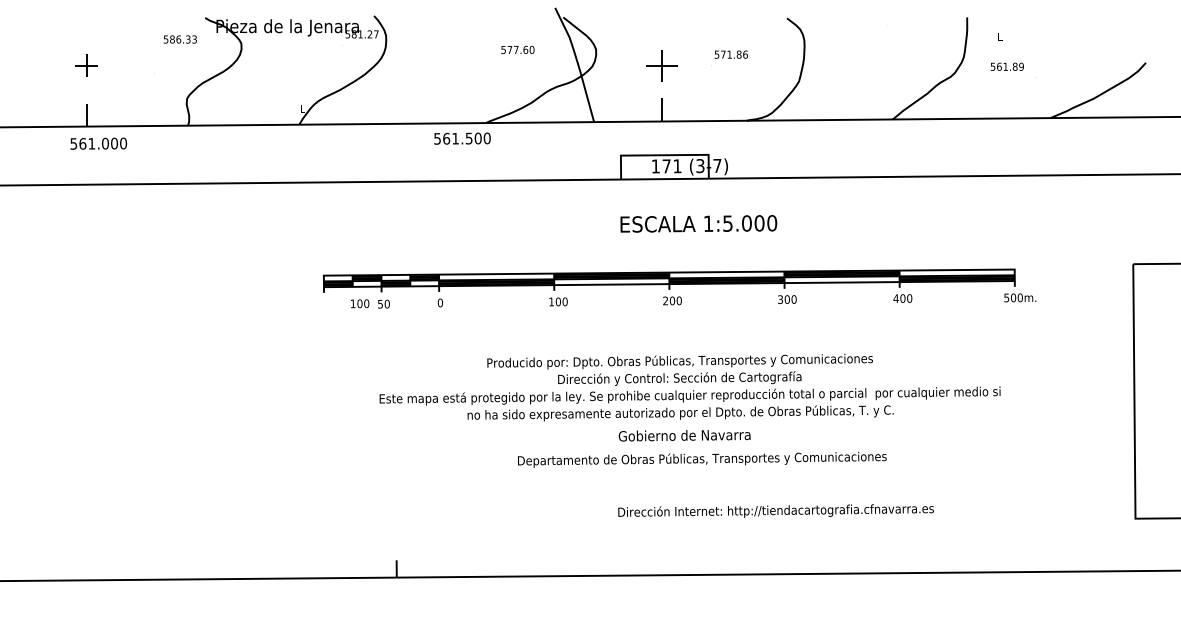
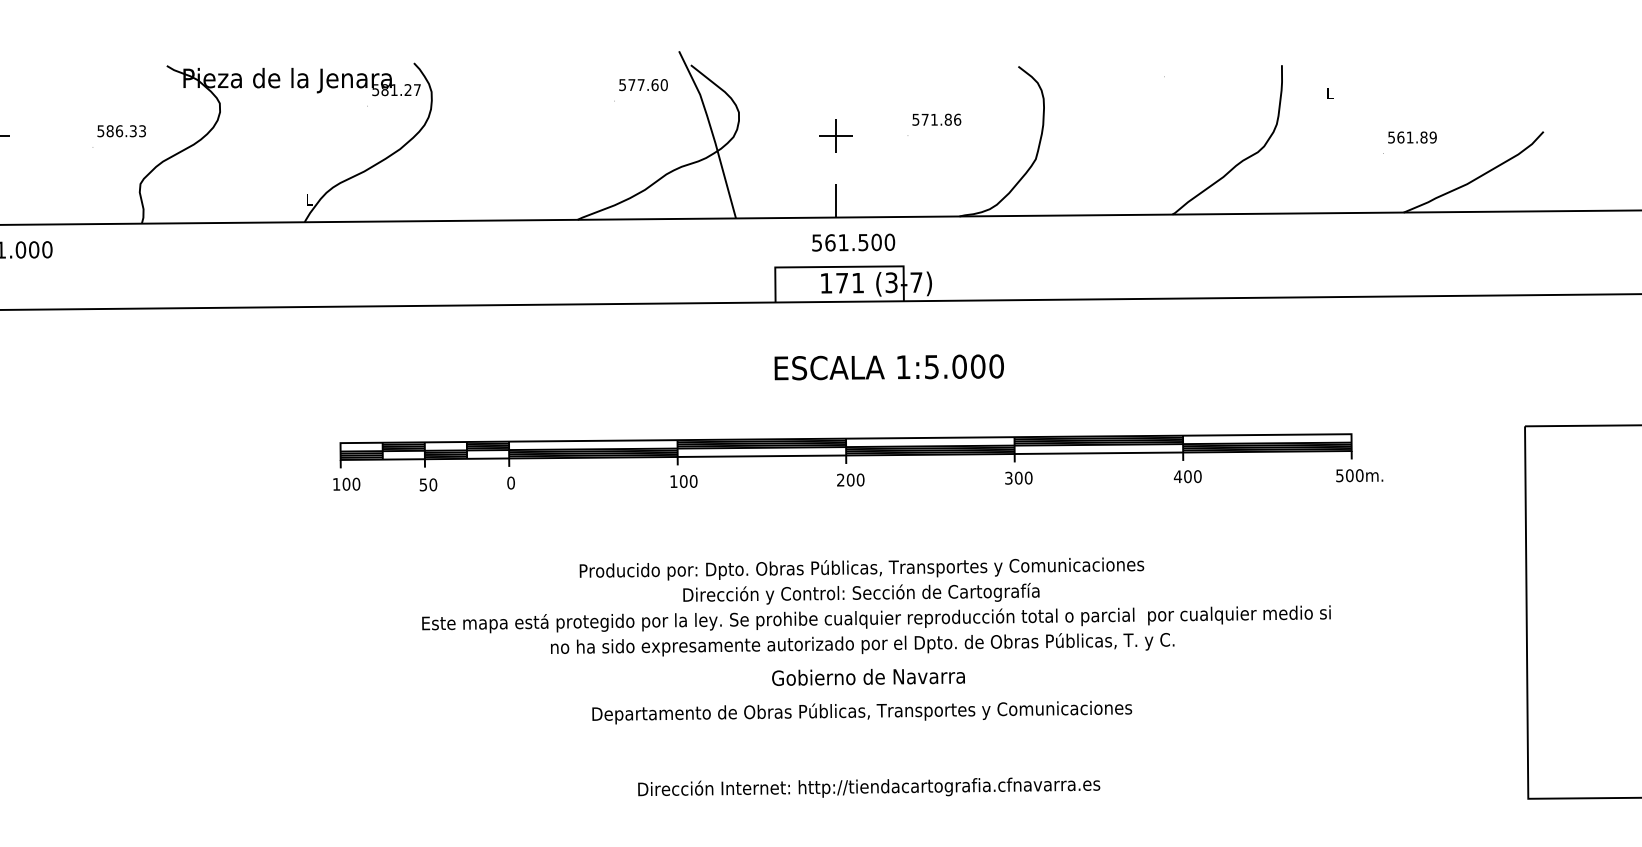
text: (179, 39) -> (120, 131), moved
text: (517, 49) -> (642, 84), moved
part: (662, 65) -> (836, 135), size x0.71
text: (1006, 66) -> (1411, 137), moved
text: (462, 138) -> (853, 242), moved
text: (360, 303) -> (347, 483), moved
text: (702, 459) -> (862, 712), moved
text: (775, 510) -> (868, 786), moved

